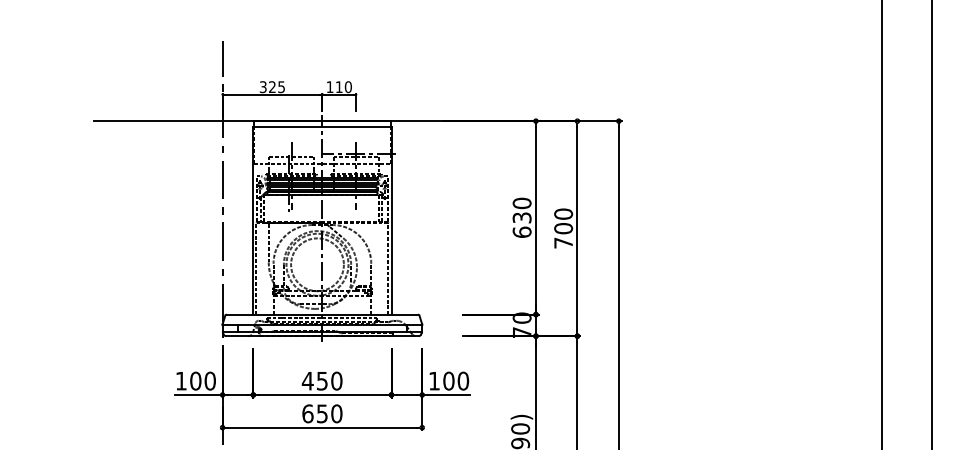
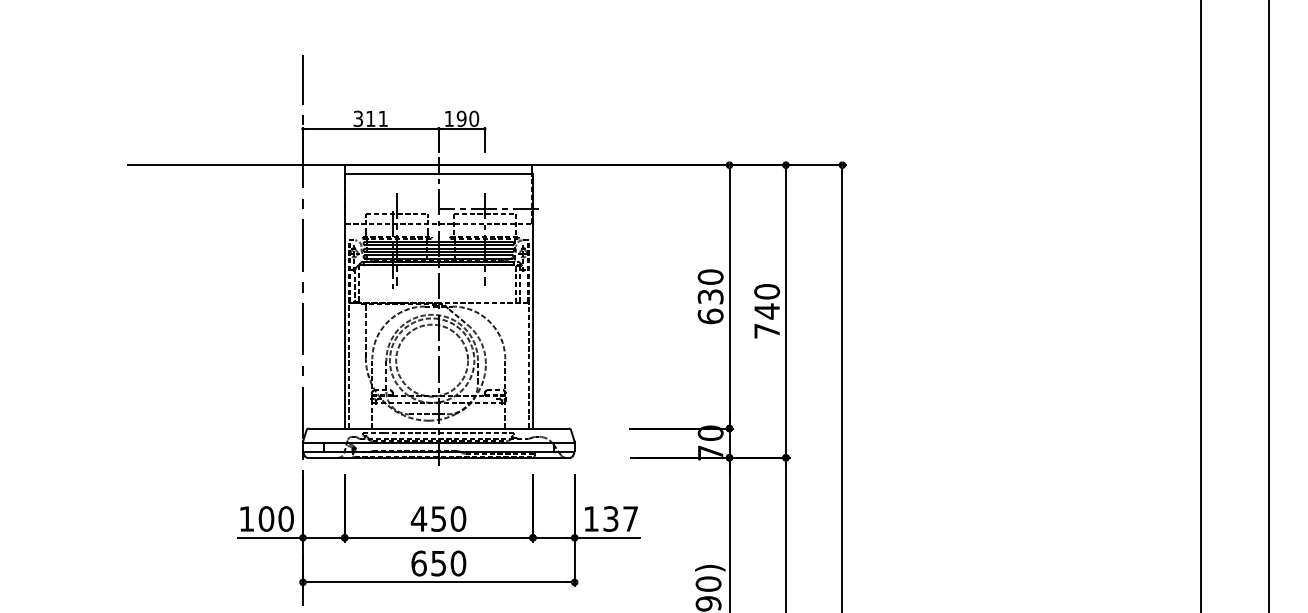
text: (276, 87) -> (376, 119), 325 -> 311
text: (338, 87) -> (460, 119), 110 -> 190
text: (563, 228) -> (766, 311), 700 -> 740
text: (456, 380) -> (621, 518), 100 -> 137

